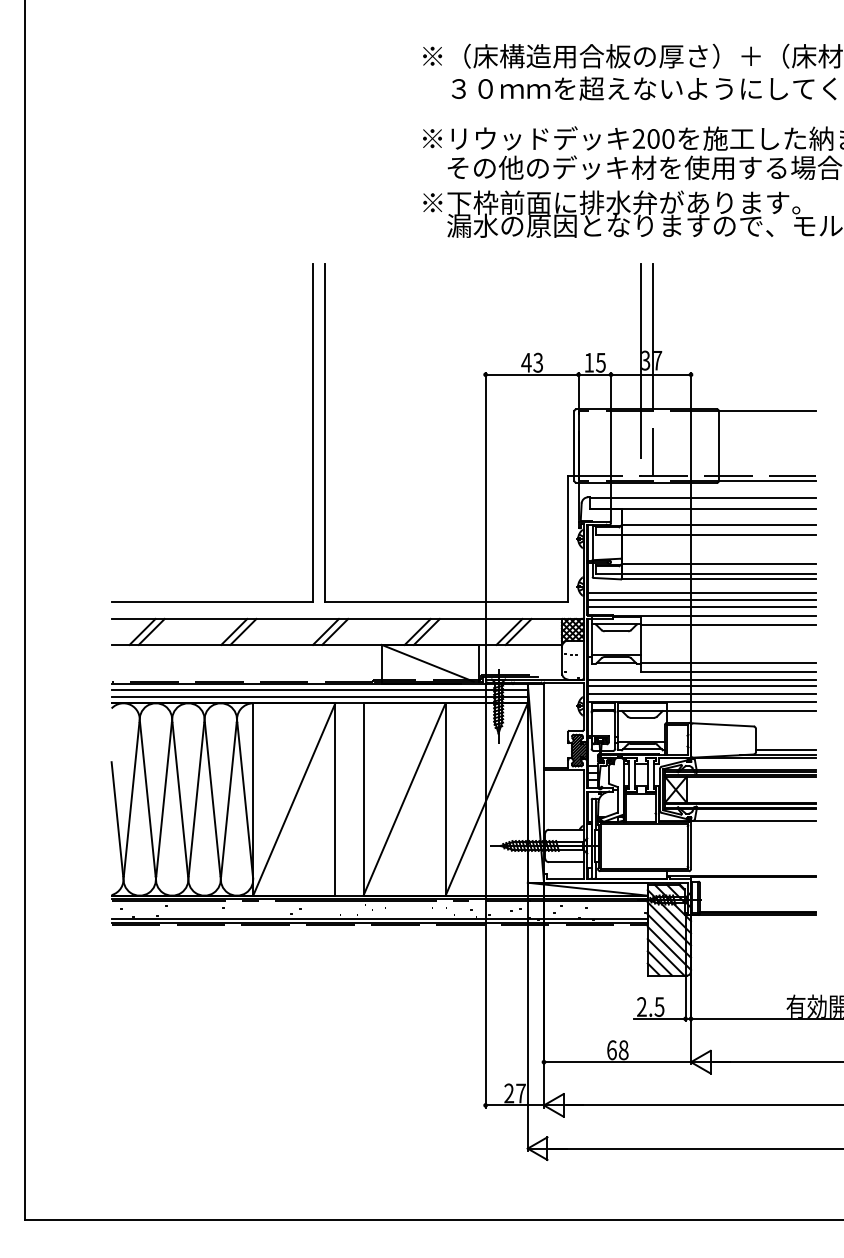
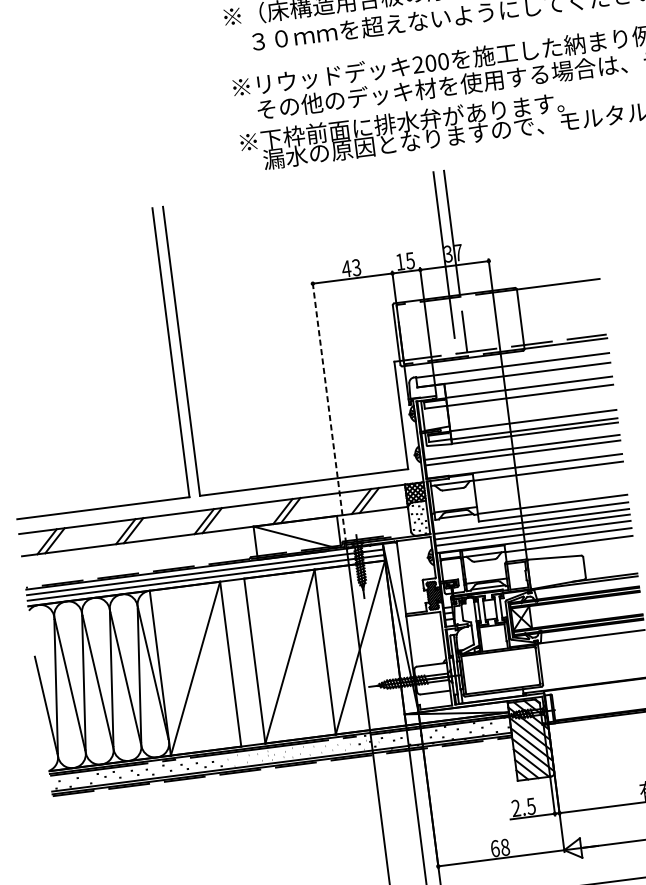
line: (485, 525) -> (329, 412), solid -> dashed
line: (701, 607) -> (523, 459), removed
line: (785, 750) -> (611, 572), removed

